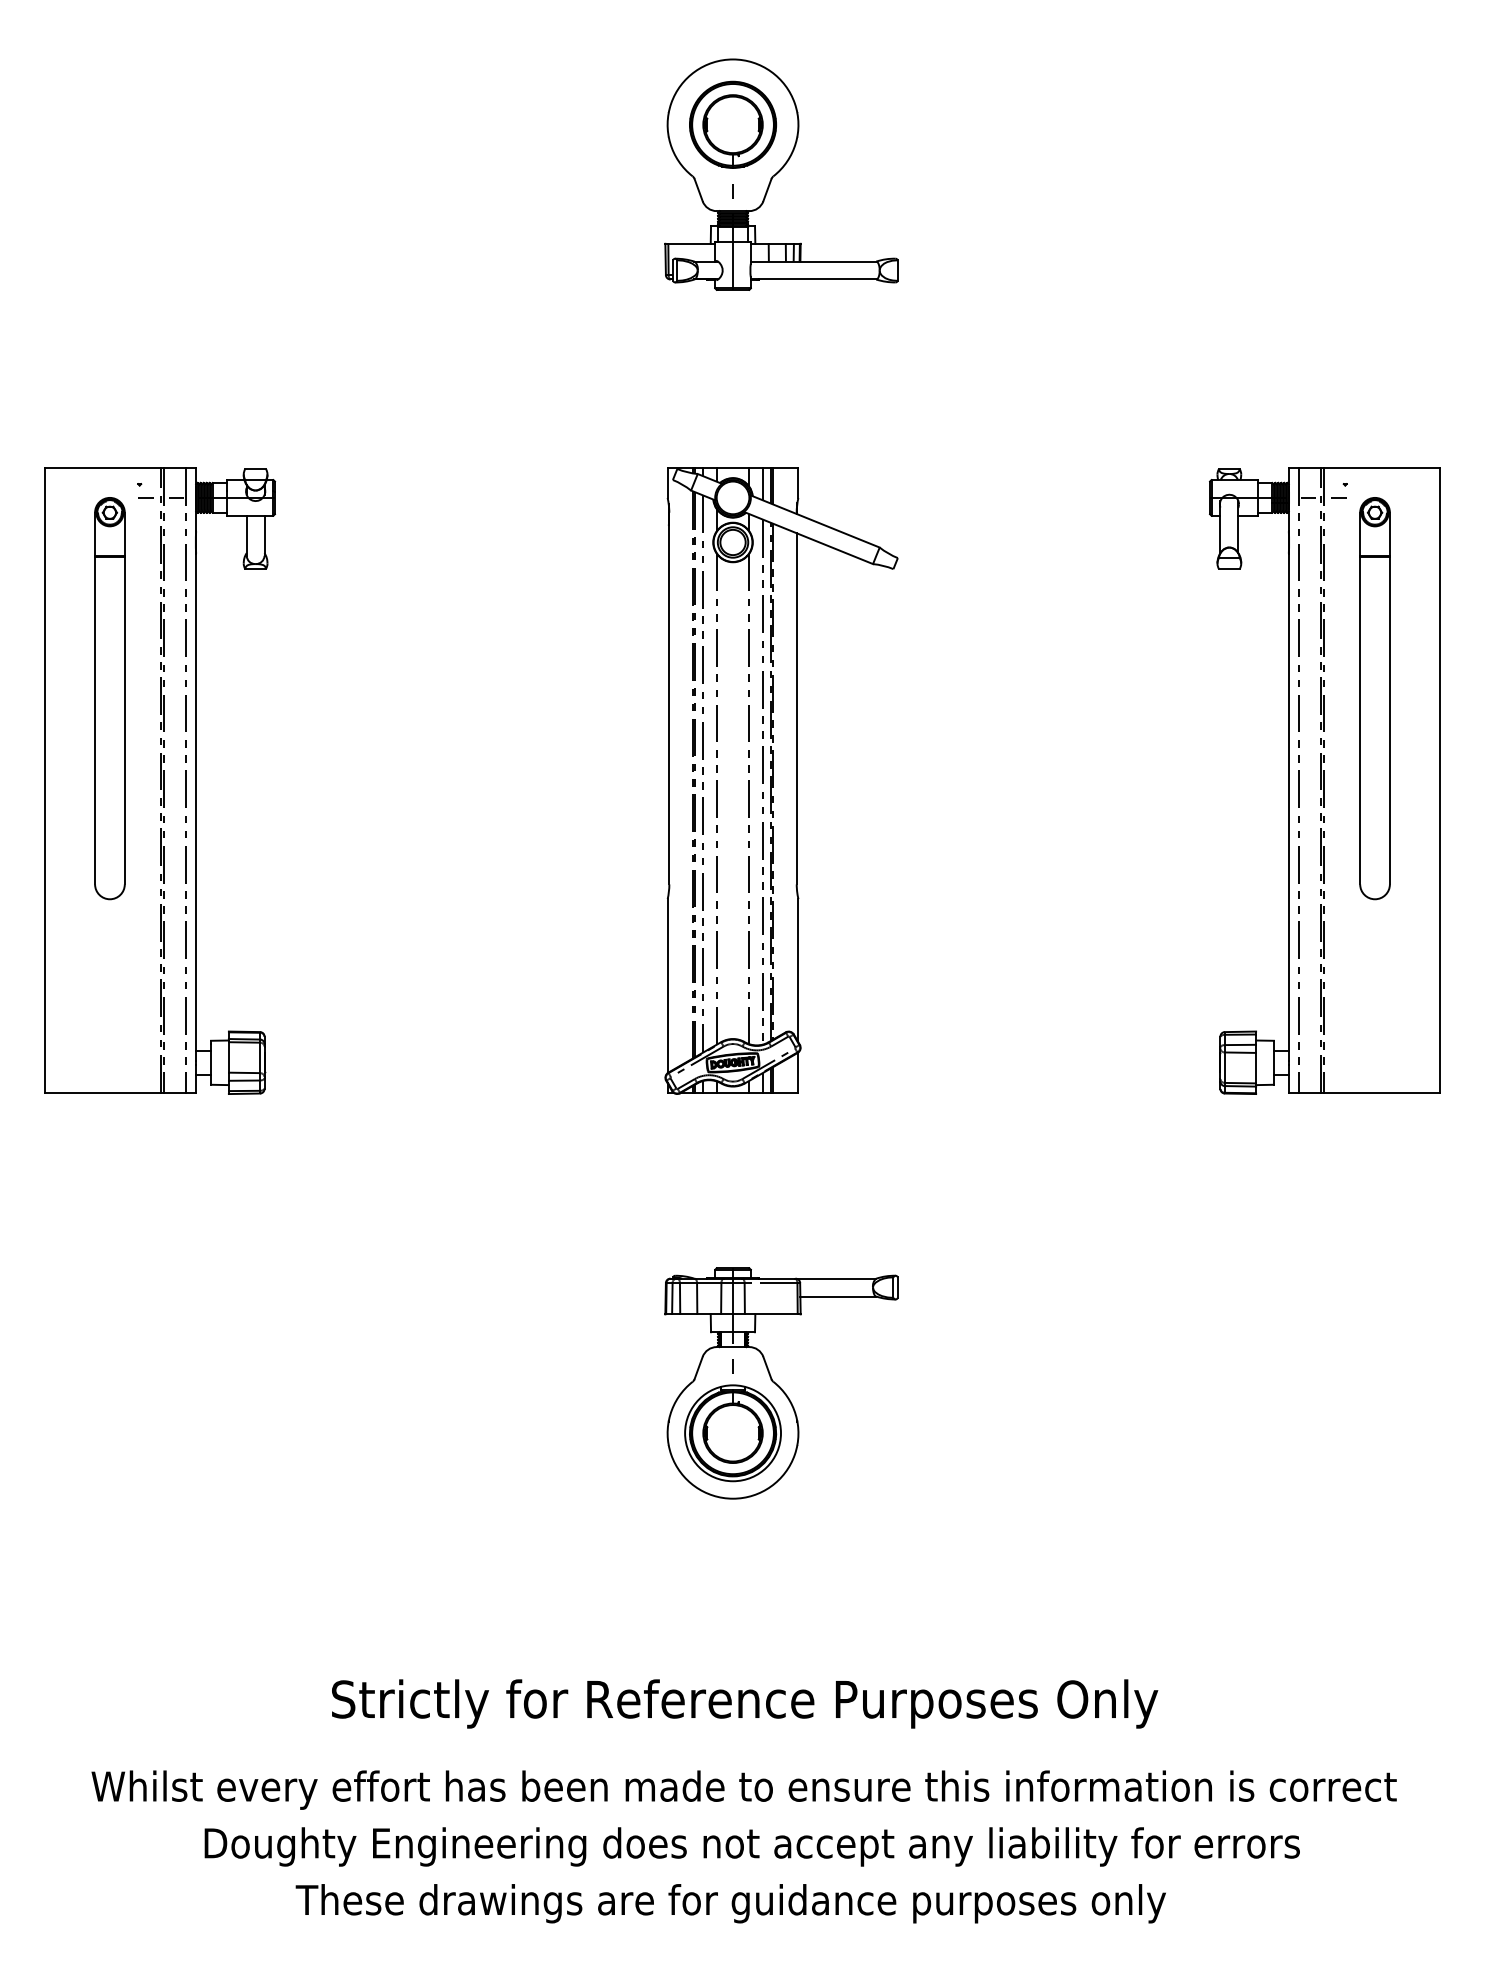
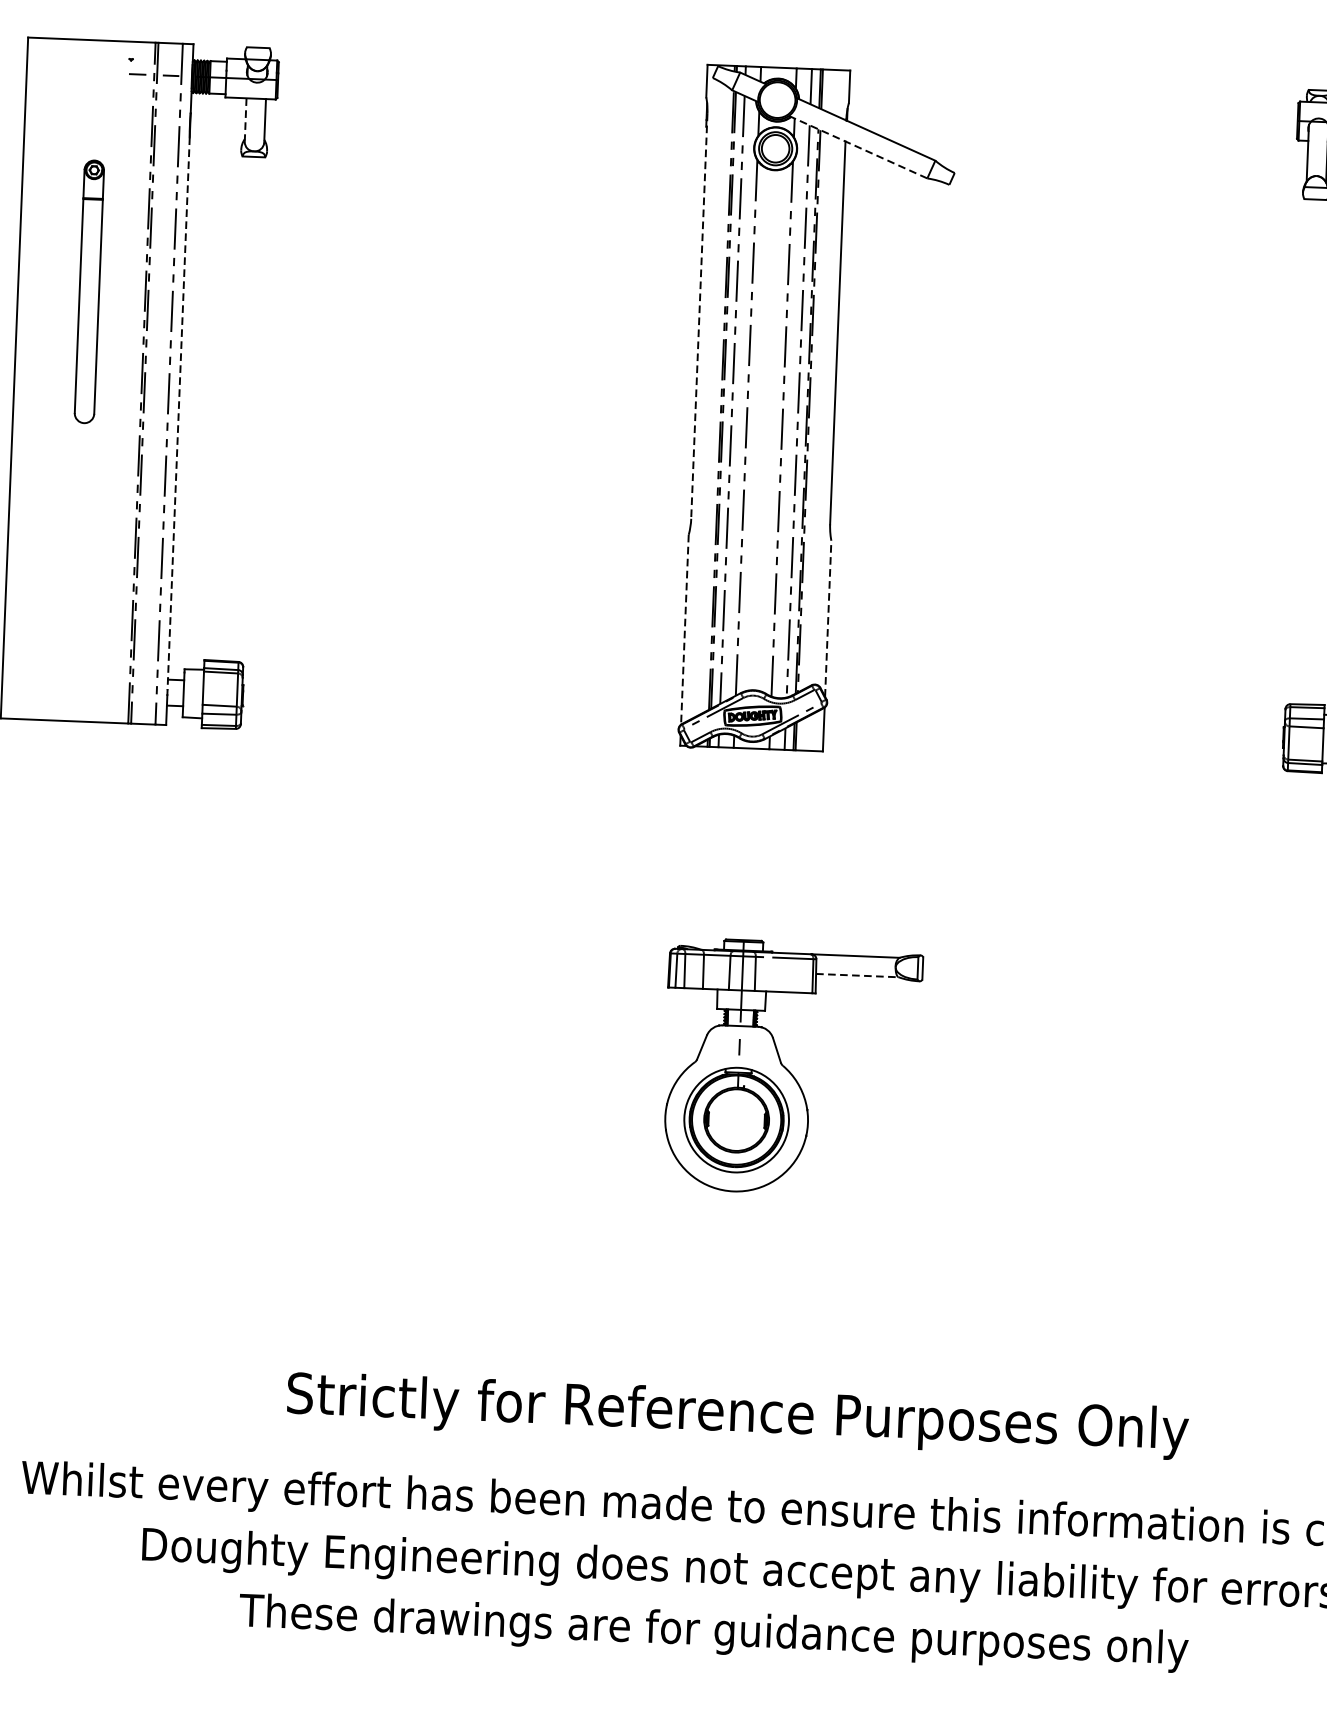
line: (246, 536) -> (245, 120), solid -> dashed
line: (808, 538) -> (858, 147), solid -> dashed
part: (109, 698) -> (88, 291), size x0.6
line: (669, 698) -> (699, 316), solid -> dashed
line: (196, 807) -> (179, 414), solid -> dashed
line: (798, 970) -> (828, 618), solid -> dashed
line: (667, 986) -> (684, 630), solid -> dashed
line: (838, 1296) -> (857, 975), solid -> dashed

